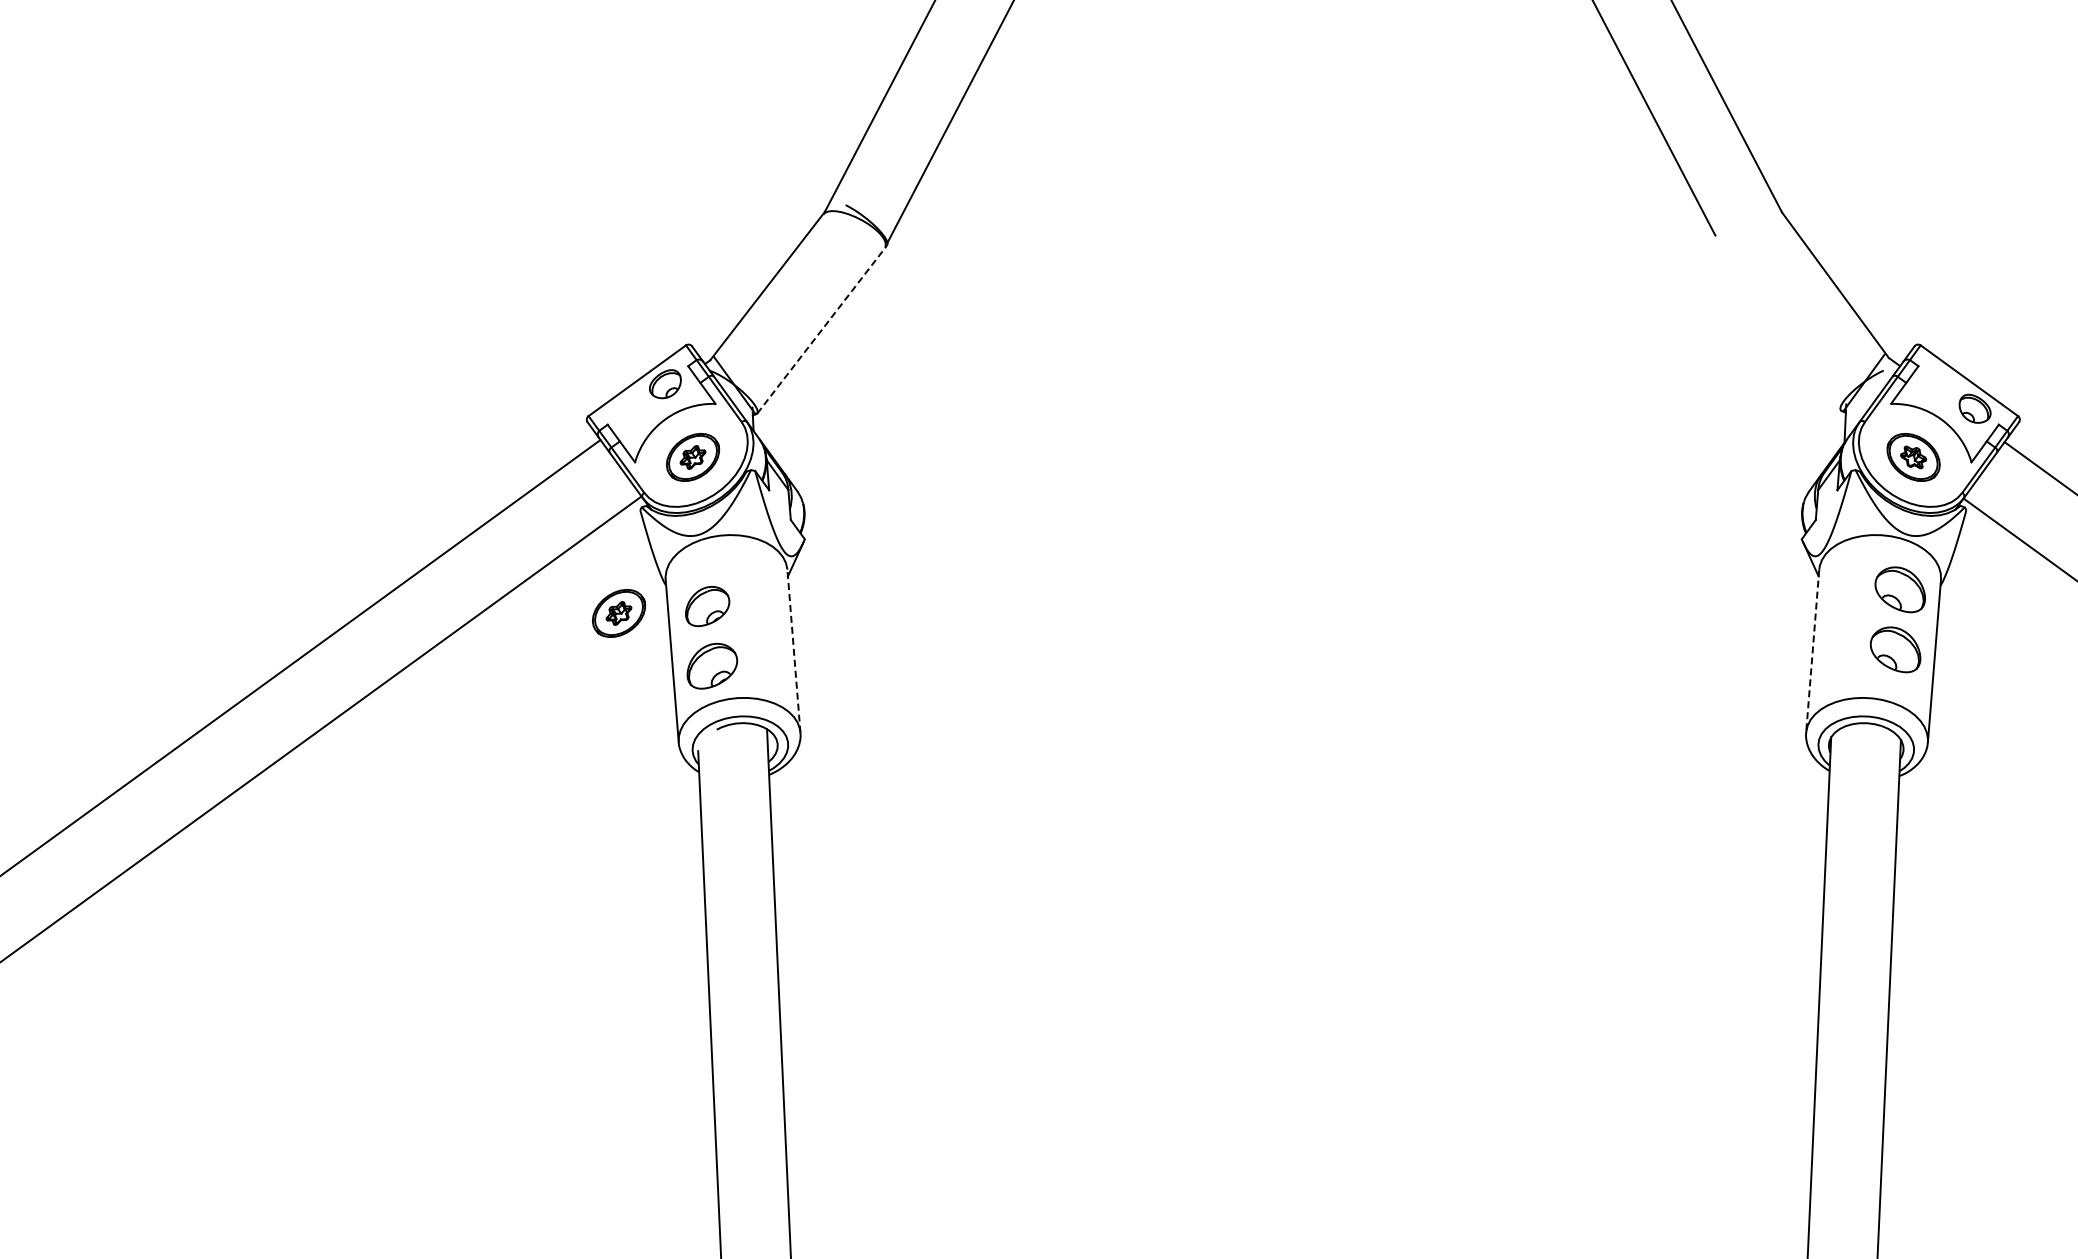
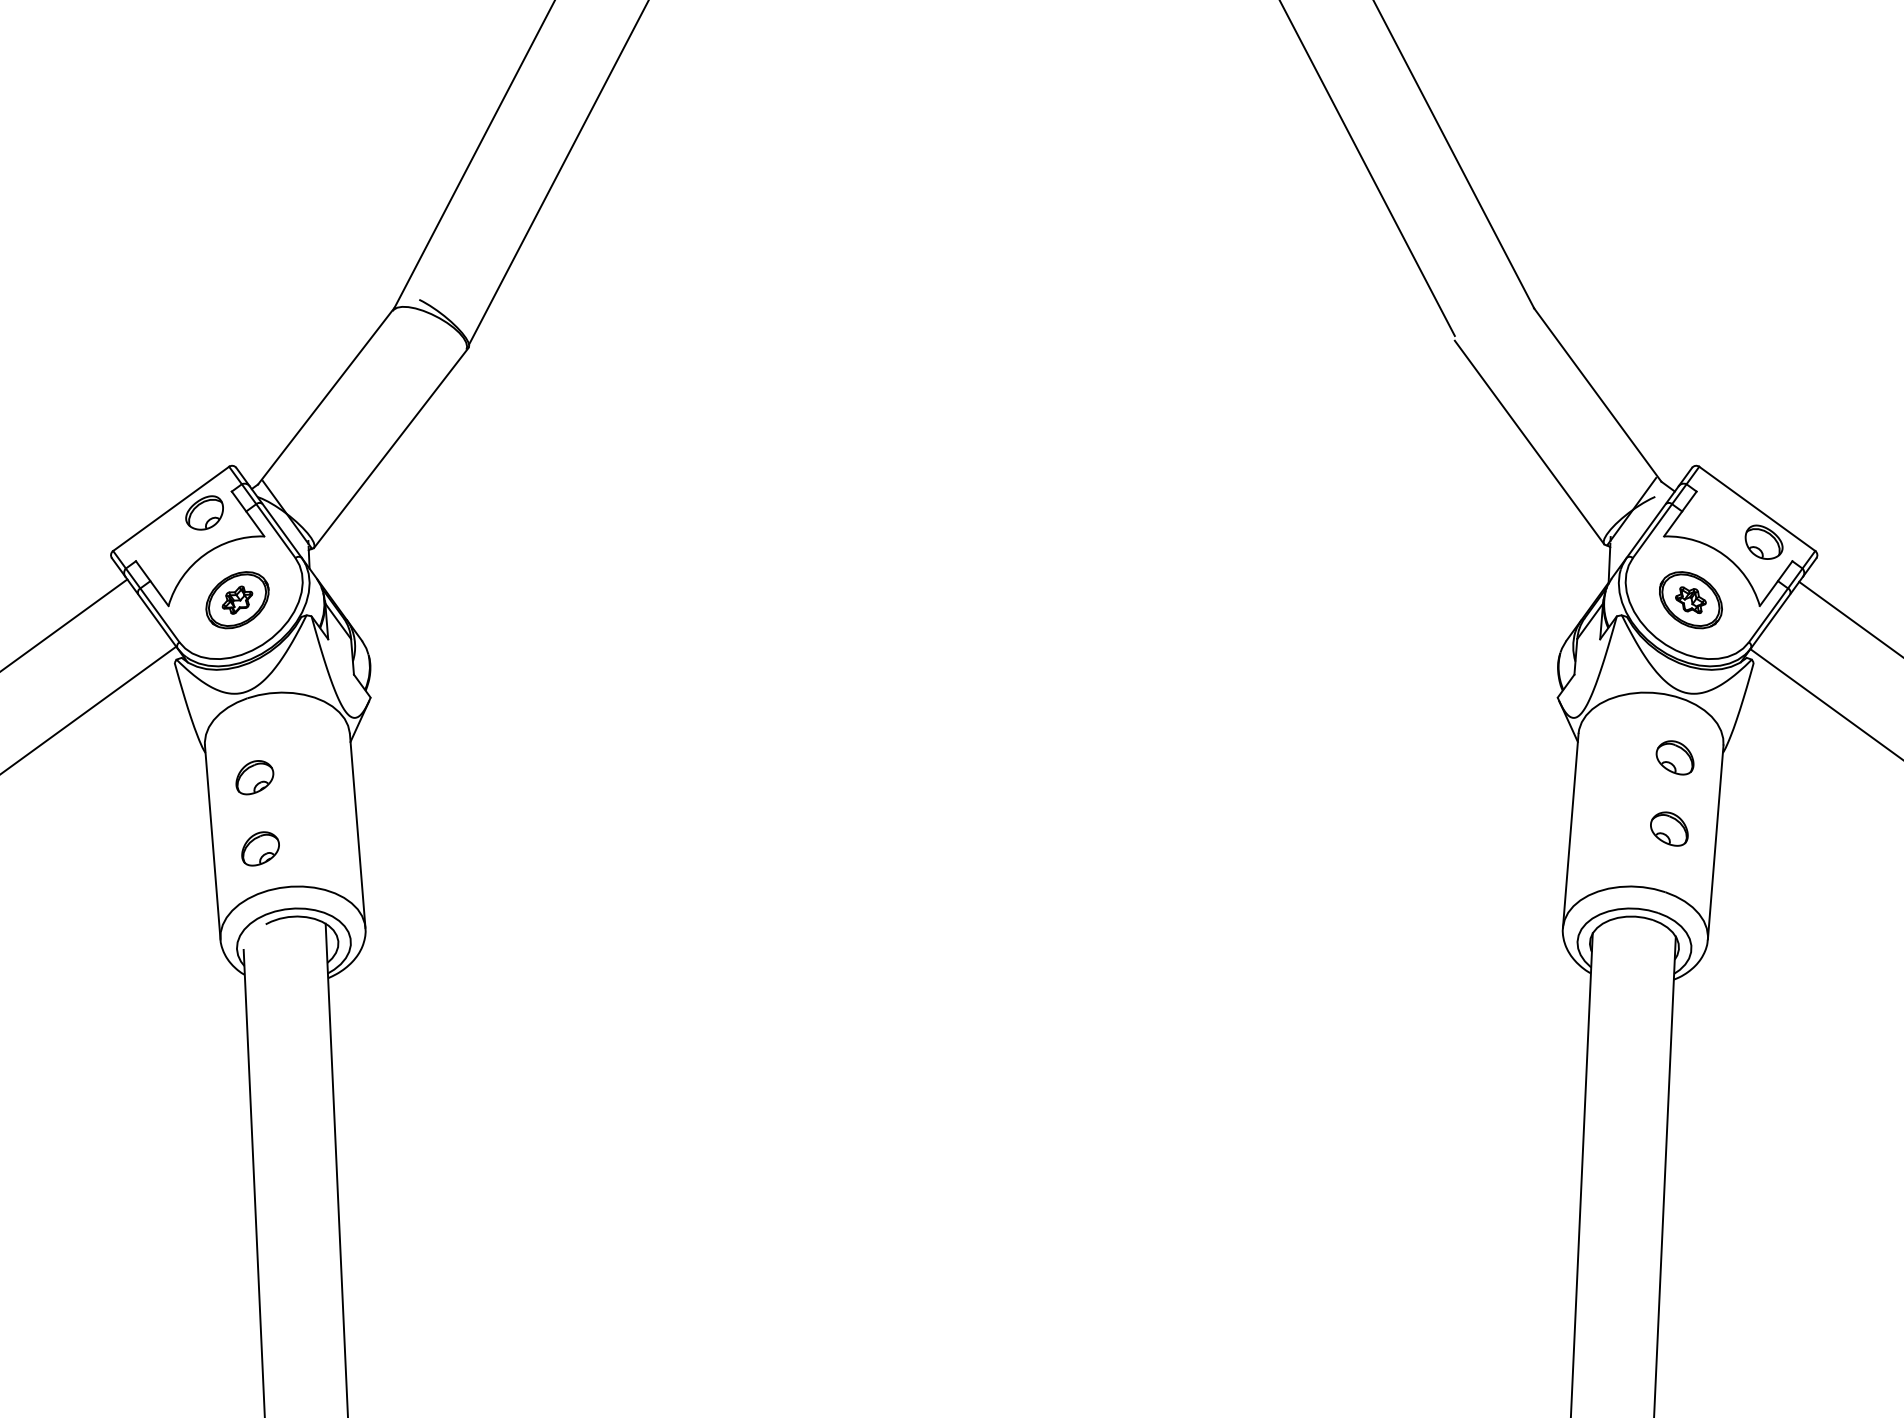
line: (1777, 324) -> (1528, 441), added
line: (822, 329) -> (391, 447), dashed -> solid
part: (1900, 589) -> (1675, 757), size x0.62
part: (707, 606) -> (254, 777), size x0.71
part: (619, 612) -> (149, 784), removed
part: (1895, 649) -> (1669, 828), size x0.62
line: (793, 651) -> (357, 831), dashed -> solid
line: (1812, 651) -> (1570, 831), dashed -> solid
part: (712, 666) -> (260, 849), size x0.62

